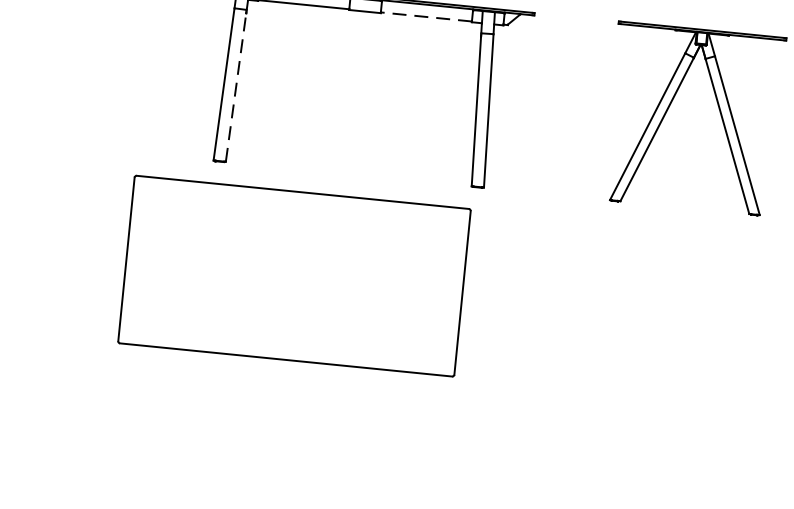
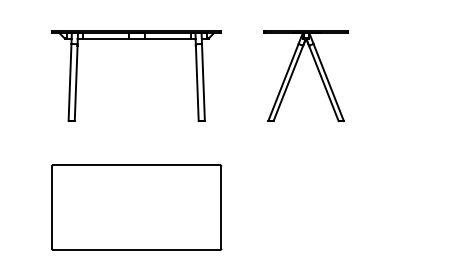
line: (426, 16) -> (167, 38), dashed -> solid
line: (236, 87) -> (76, 83), dashed -> solid
part: (294, 275) -> (136, 207), moved

